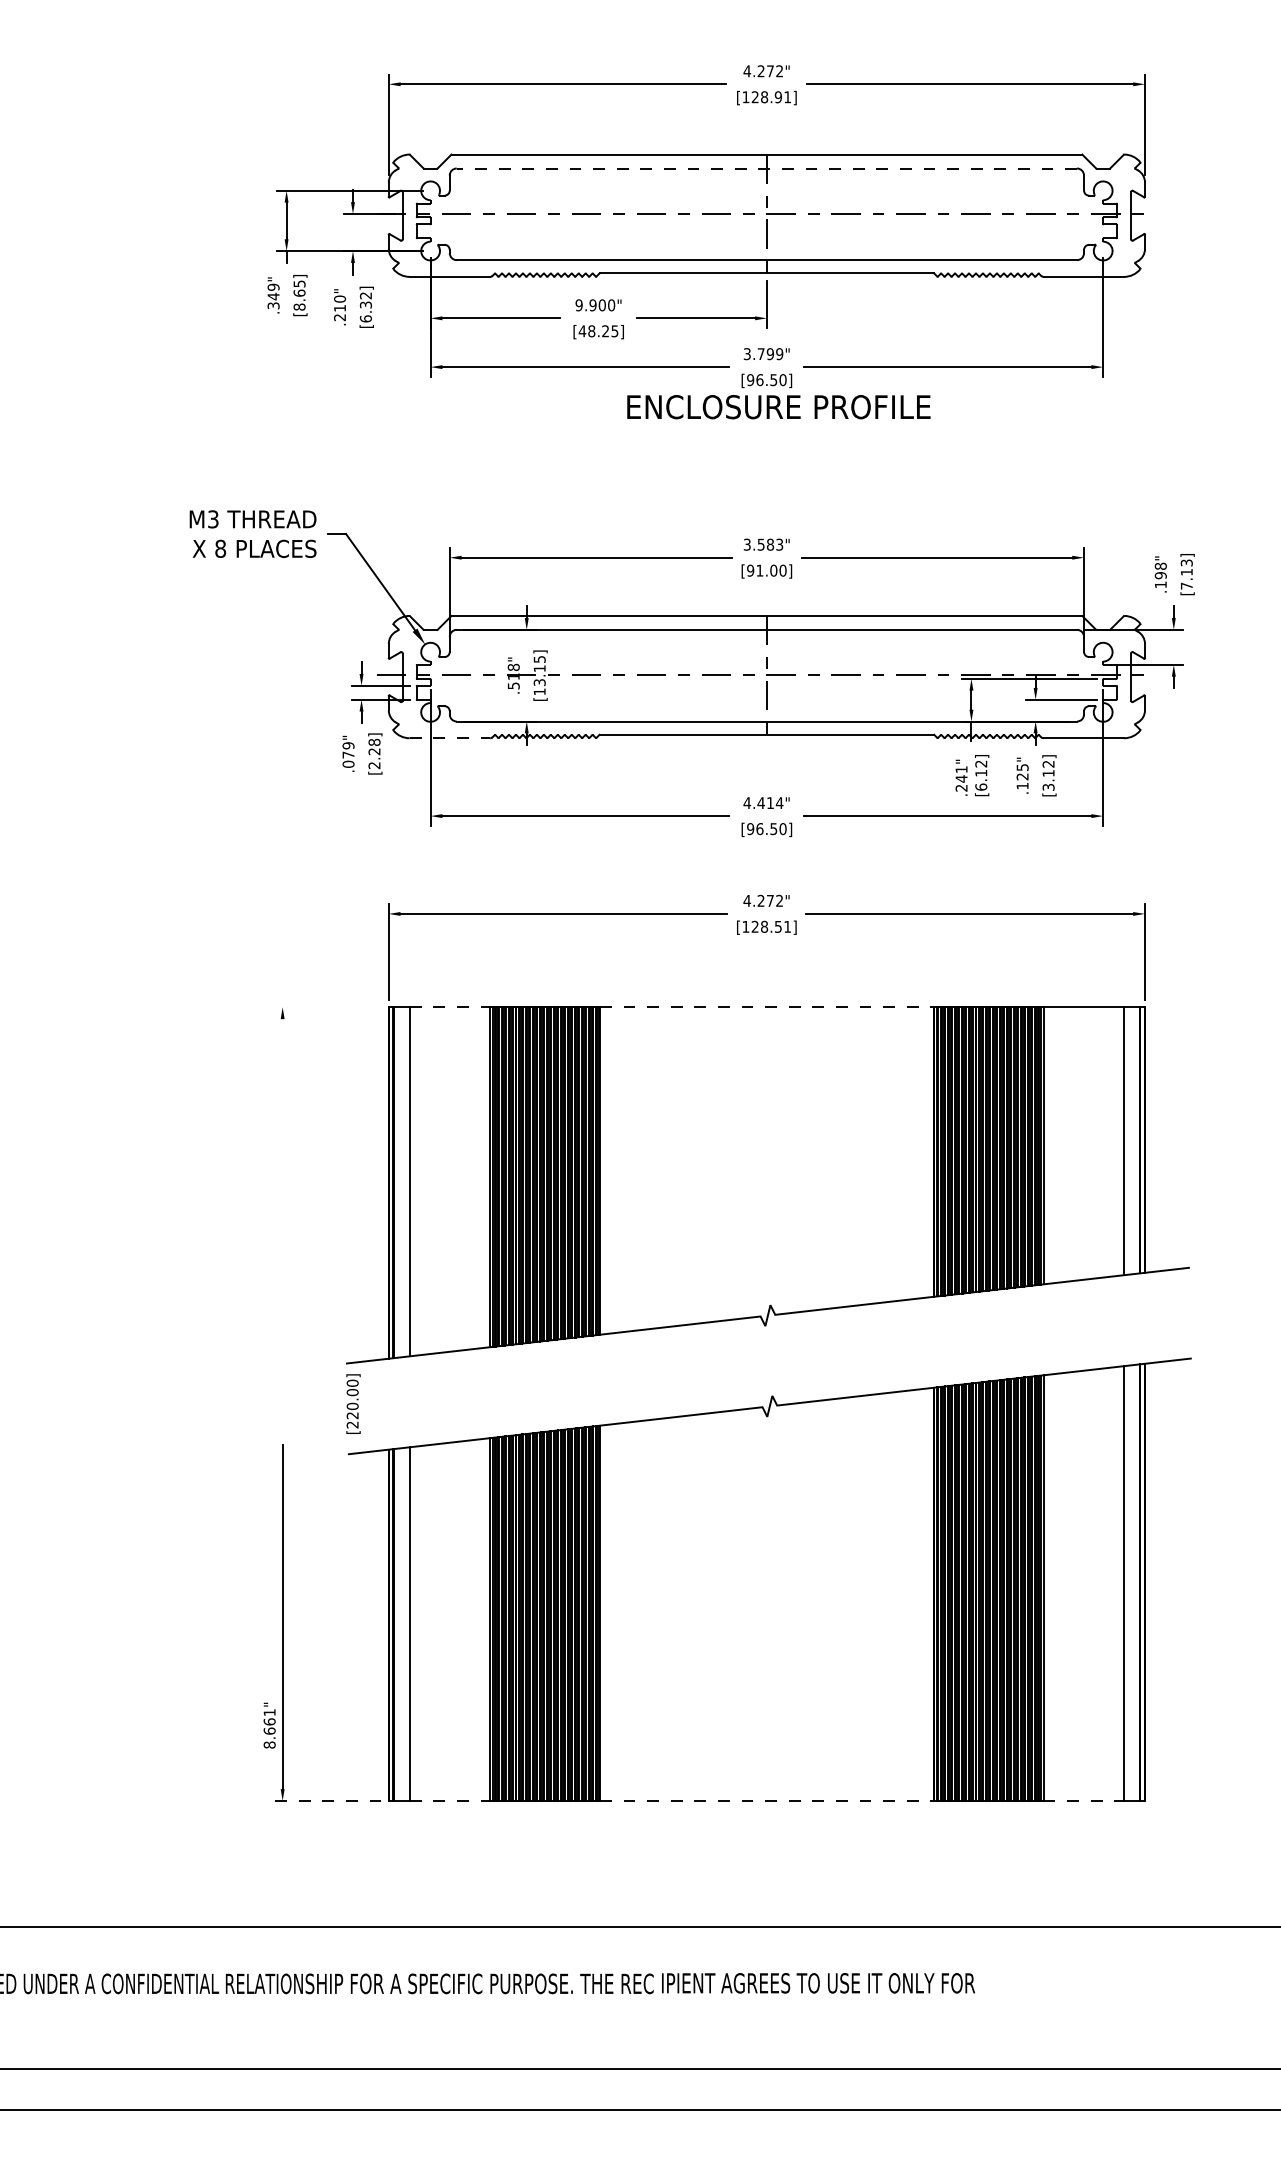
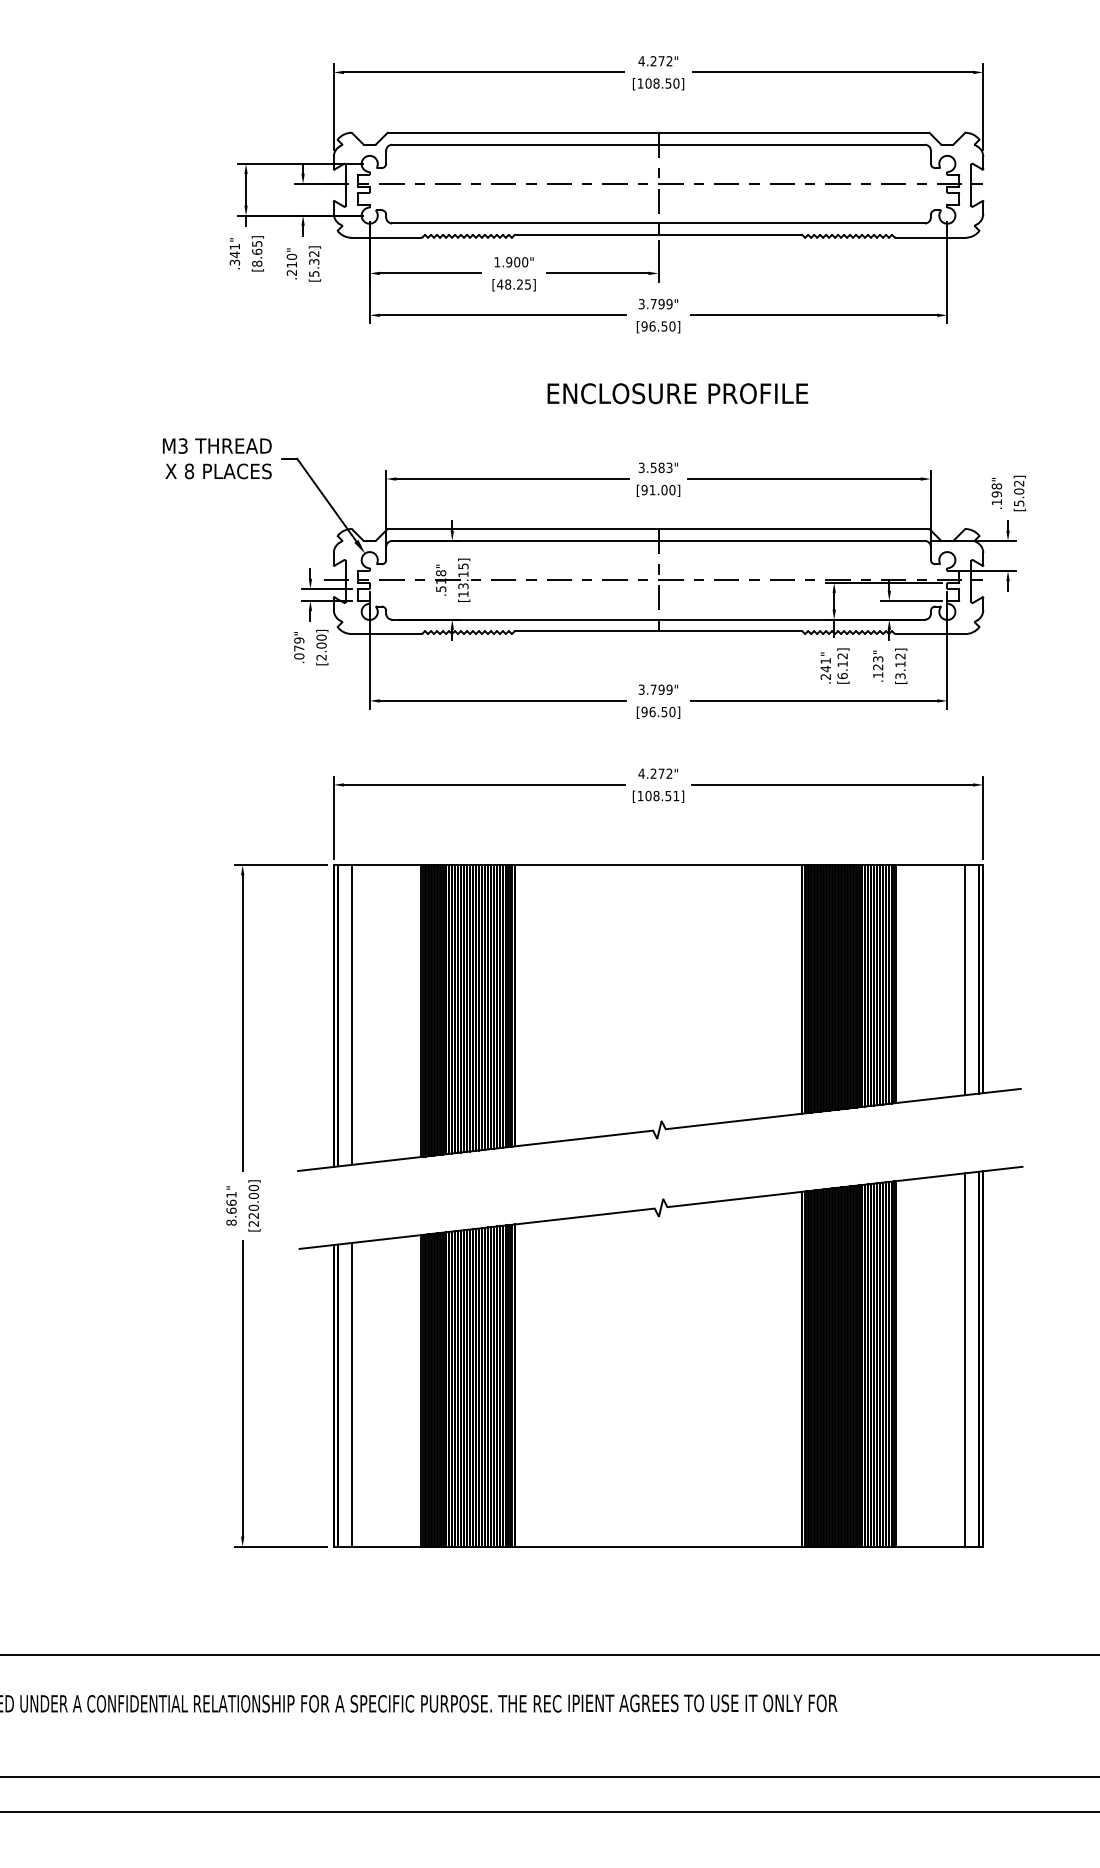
text: (771, 97) -> (662, 83), [128.91] -> [108.50]
line: (766, 168) -> (658, 144), dashed -> solid
text: (273, 286) -> (234, 246), .349" -> .341"
text: (579, 305) -> (497, 262), 9.900" -> 1.900"
text: (366, 318) -> (314, 273), [6.32] -> [5.32]
text: (778, 406) -> (677, 393), moved
text: (1187, 574) -> (1019, 493), [7.13] -> [5.02]
line: (450, 738) -> (386, 634), dashed -> solid
text: (374, 746) -> (321, 641), [2.28] -> [2.00]
text: (1021, 766) -> (877, 658), .125" -> .123"
text: (763, 802) -> (655, 689), 4.414" -> 3.799"
text: (755, 927) -> (648, 796), [128.51] -> [108.51]
line: (326, 1007) -> (280, 865), added
line: (450, 1007) -> (386, 865), dashed -> solid
line: (768, 1007) -> (659, 865), dashed -> solid
line: (282, 1191) -> (242, 1023), added
text: (353, 1403) -> (254, 1205), moved
text: (269, 1725) -> (231, 1205), moved
line: (326, 1800) -> (280, 1546), dashed -> solid
line: (450, 1800) -> (386, 1546), dashed -> solid
line: (768, 1800) -> (659, 1546), dashed -> solid
line: (1083, 1800) -> (930, 1546), dashed -> solid

